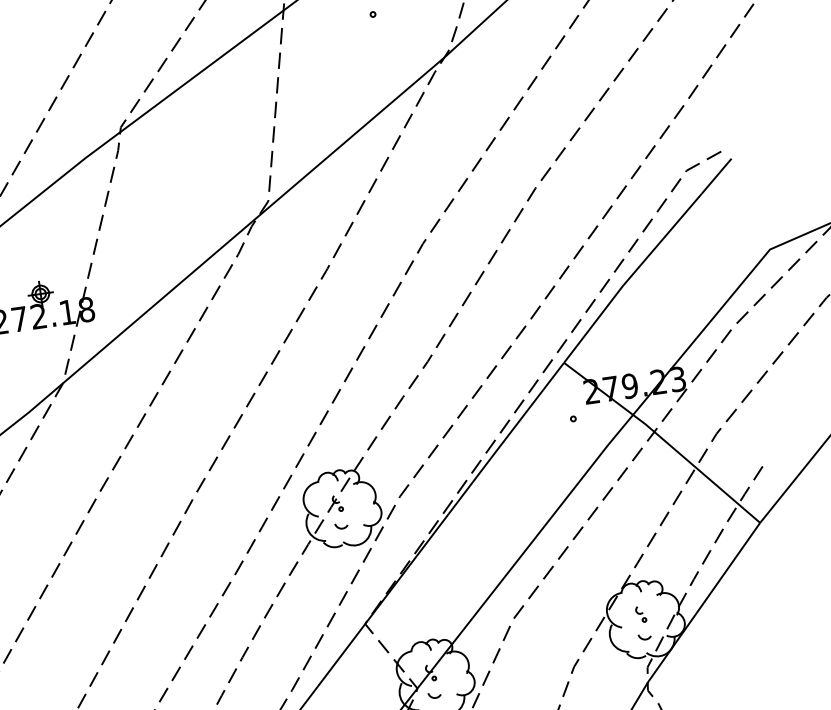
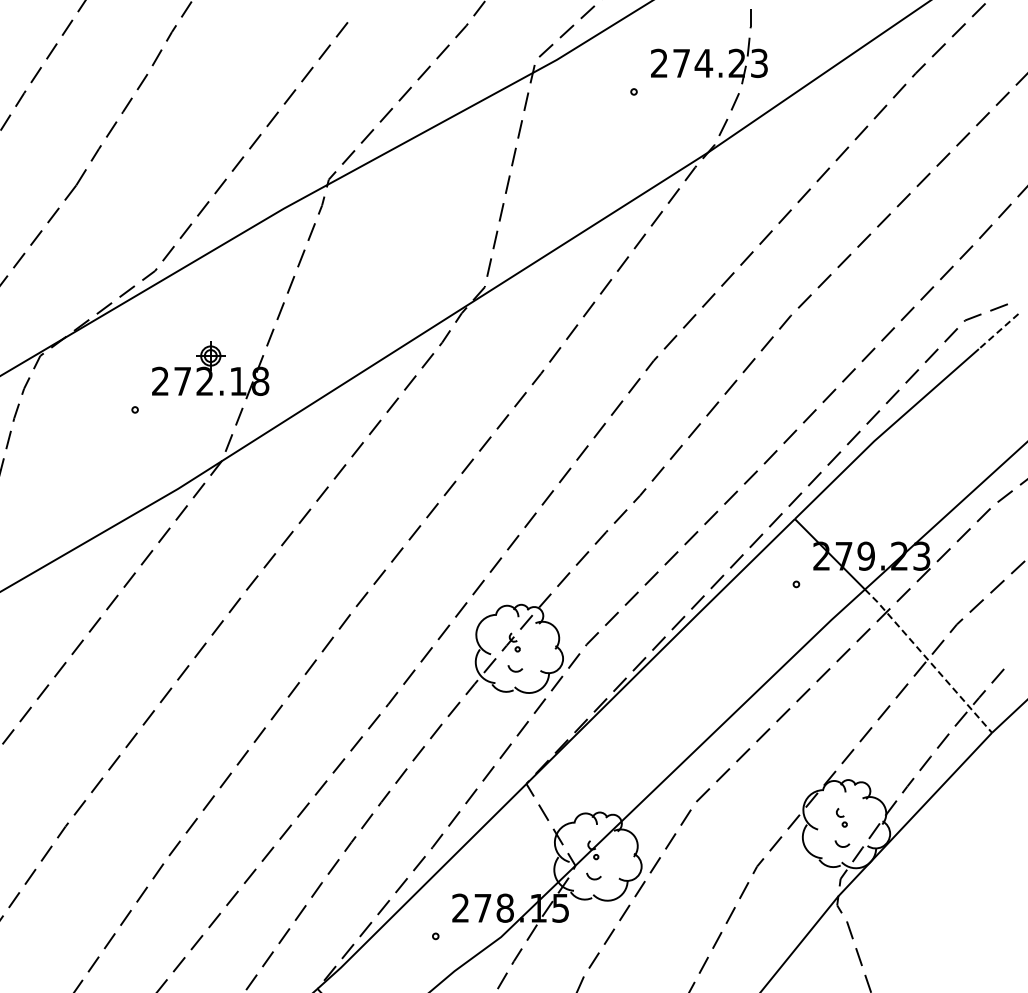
line: (716, 176) -> (998, 331), solid -> dashed
line: (696, 468) -> (928, 660), solid -> dashed

